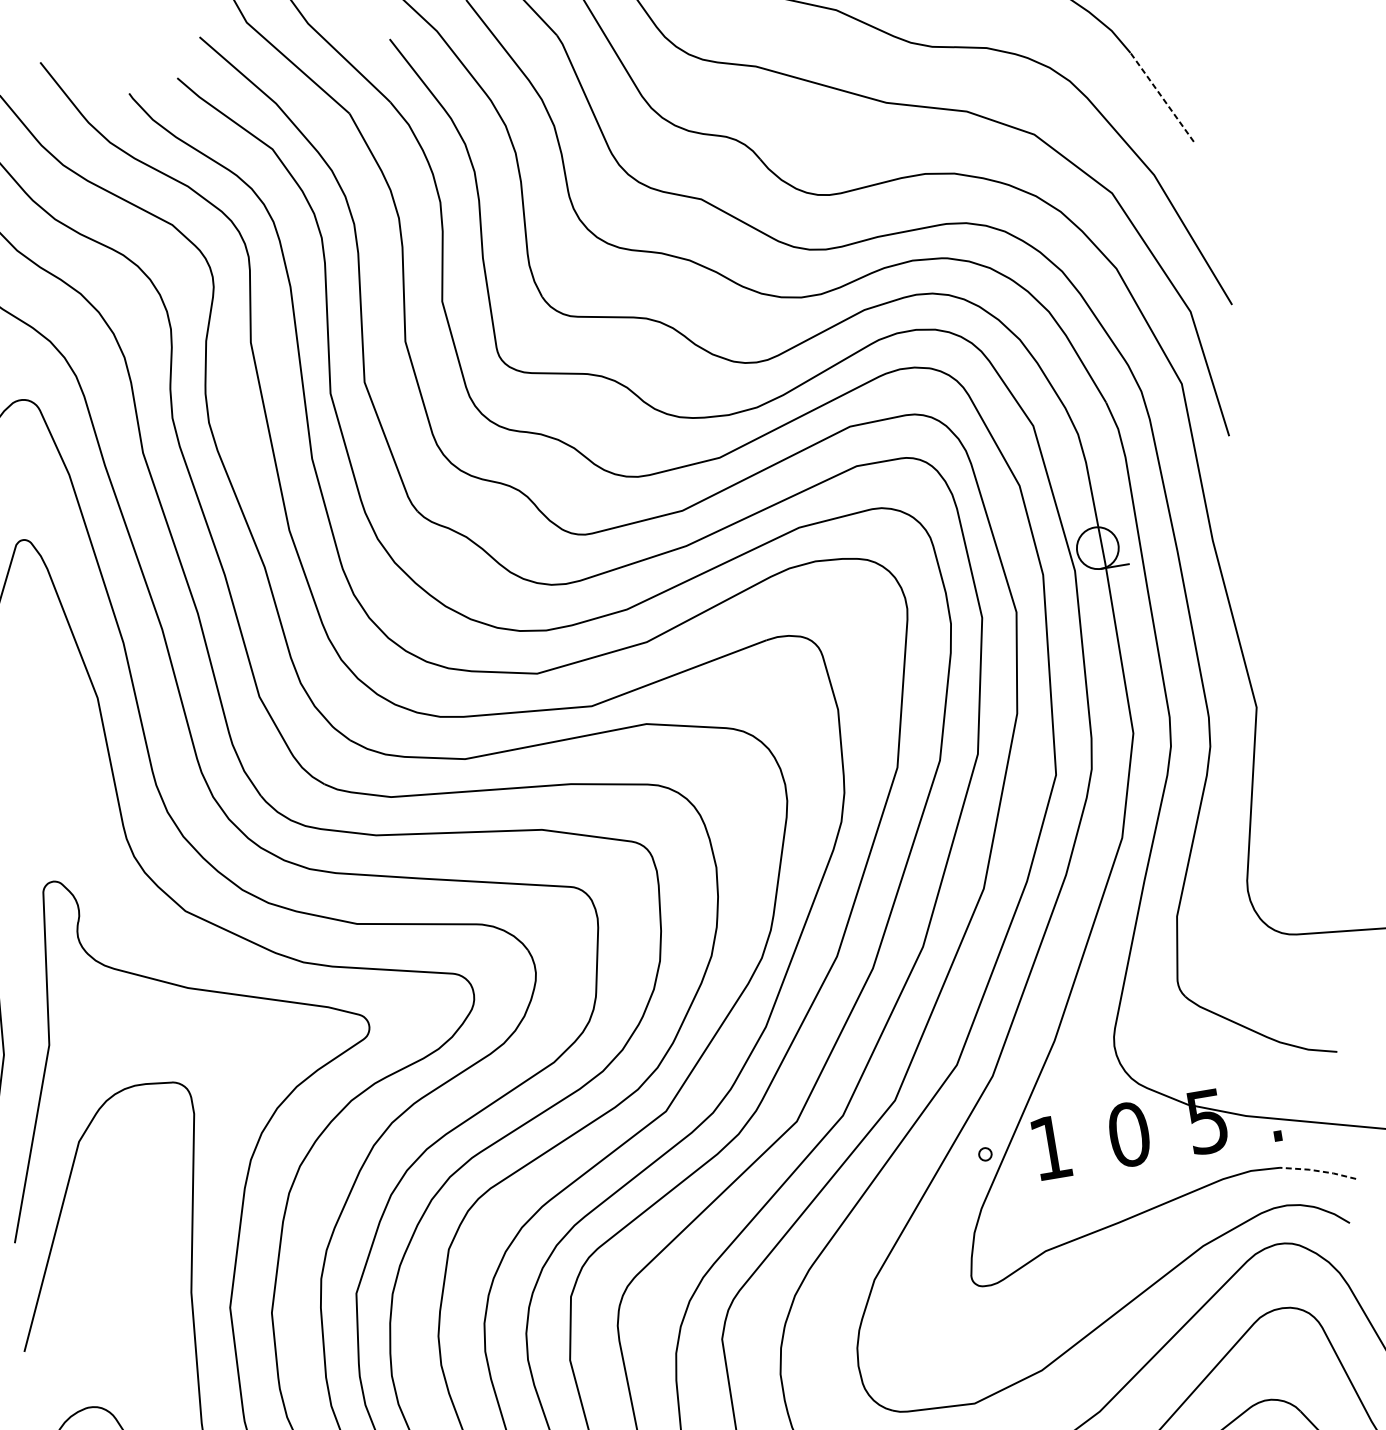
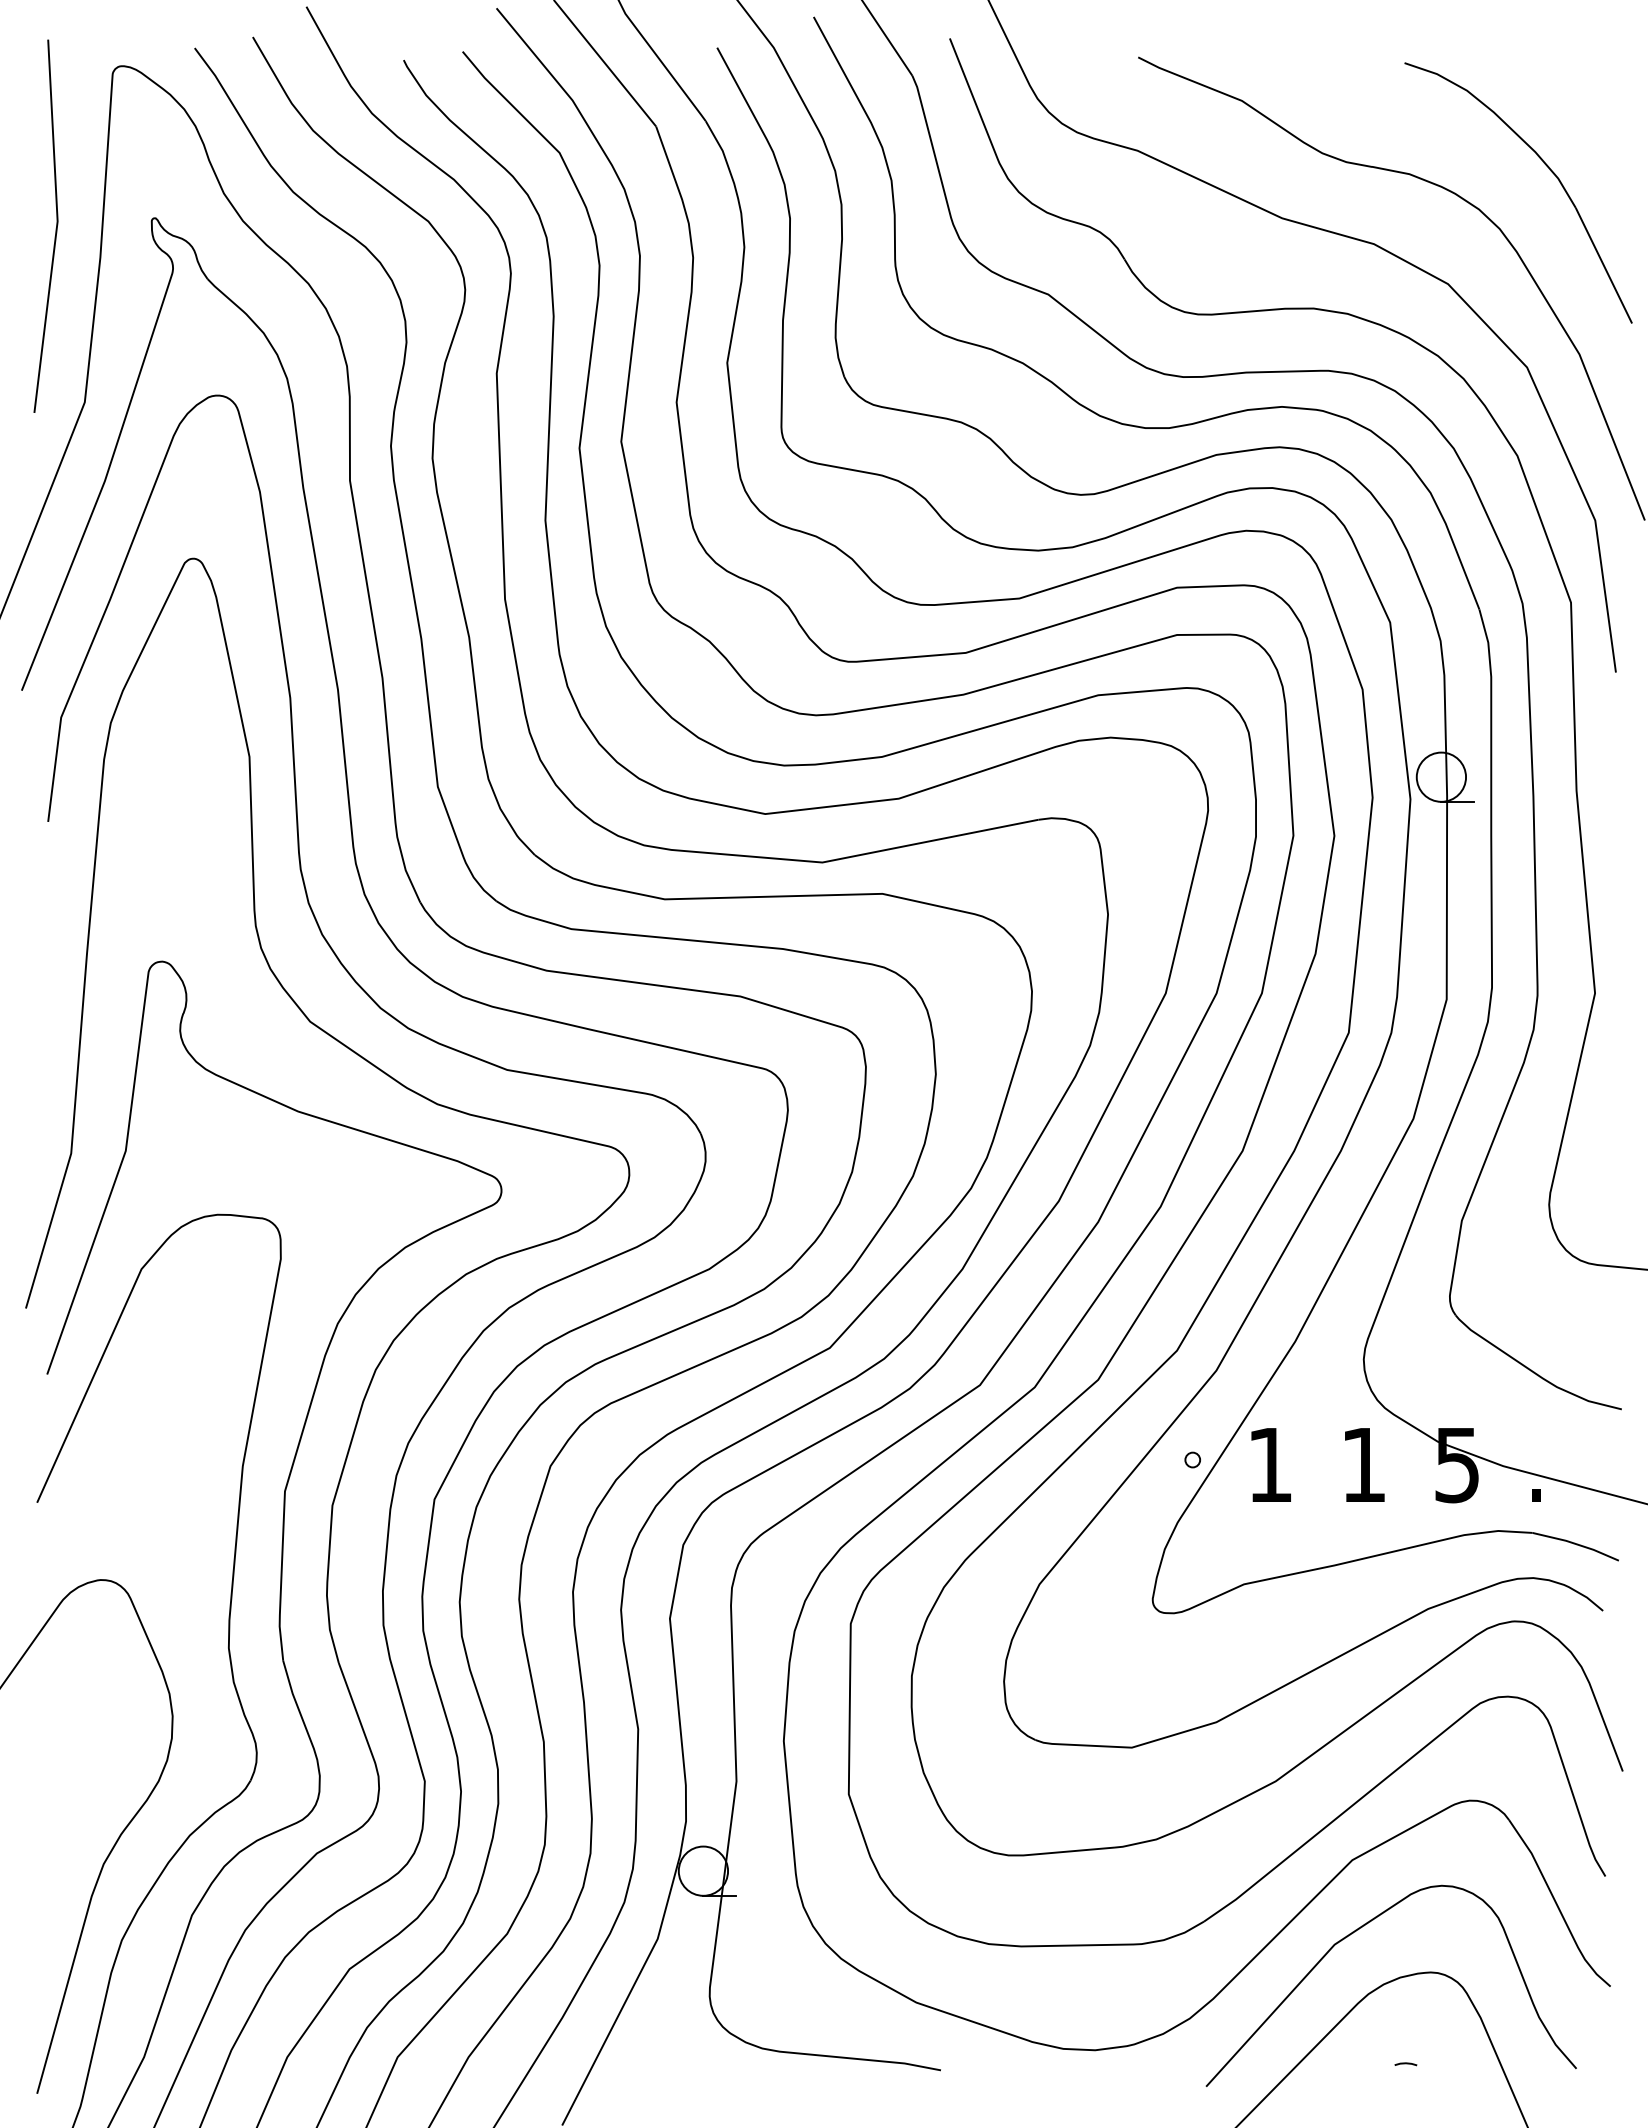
line: (1161, 97) -> (1603, 265), dashed -> solid
text: (1128, 1134) -> (1363, 1464), 0 -> 1
line: (1318, 1171) -> (1576, 1544), dashed -> solid

